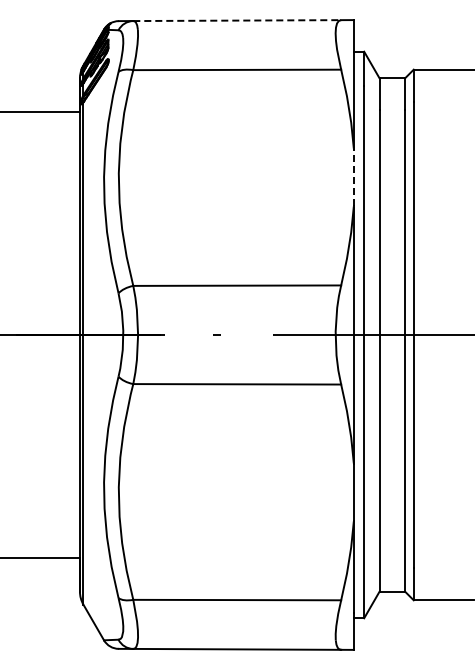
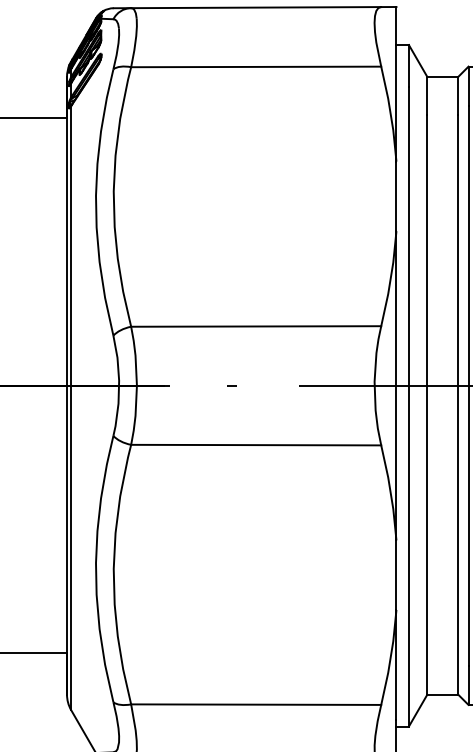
line: (237, 20) -> (256, 7), dashed -> solid
line: (353, 177) -> (396, 196), dashed -> solid

